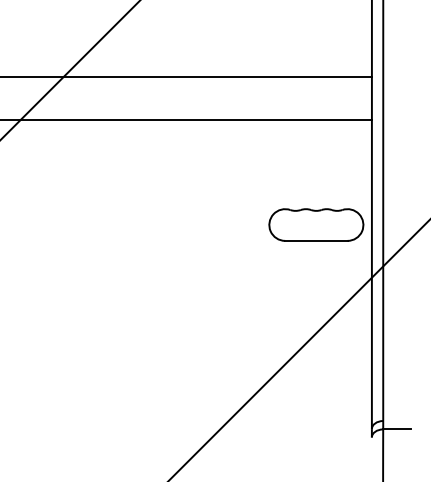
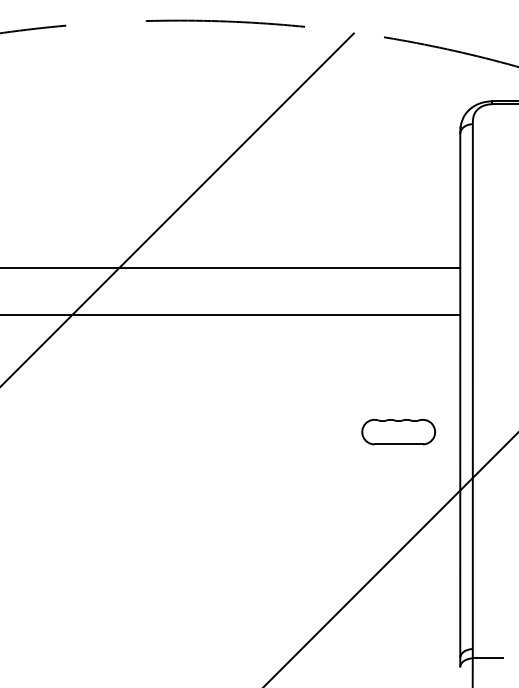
part: (316, 224) -> (398, 431), size x0.7

